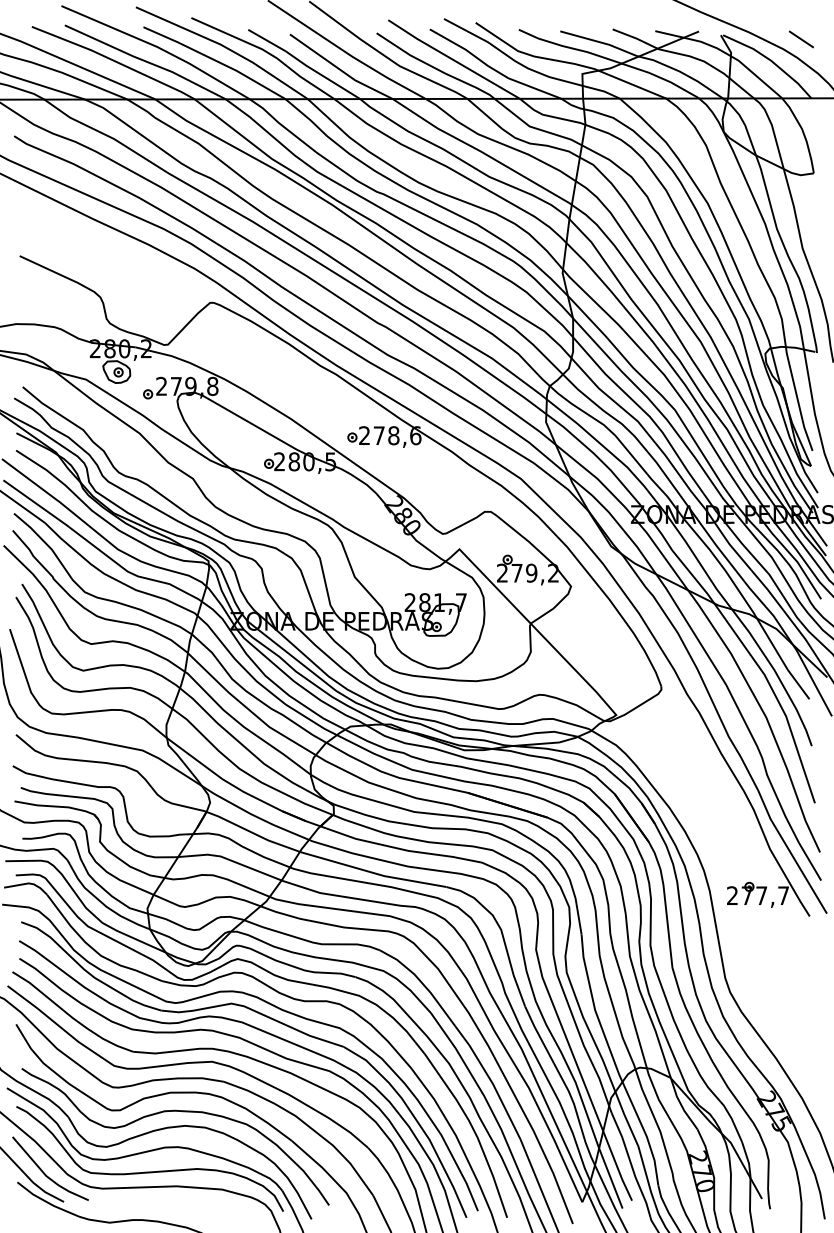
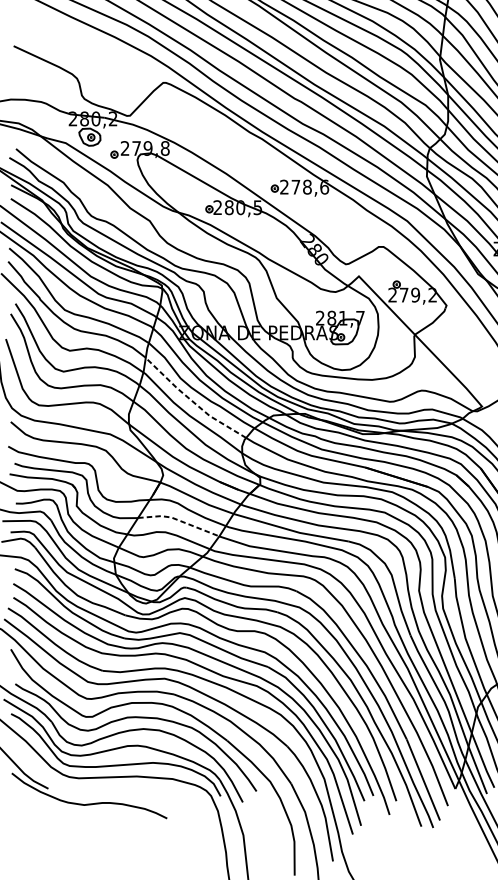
line: (248, 709) -> (193, 402), solid -> dashed
line: (229, 860) -> (178, 520), solid -> dashed
line: (45, 1173) -> (33, 766), removed

